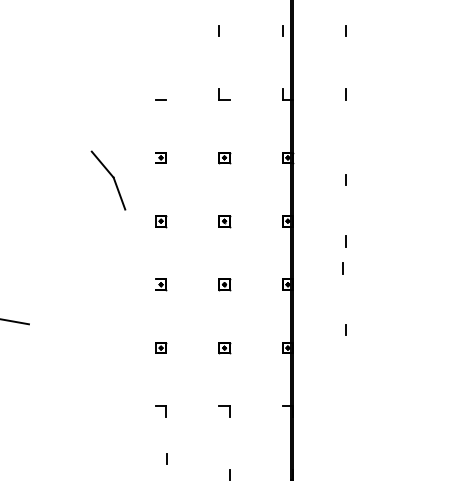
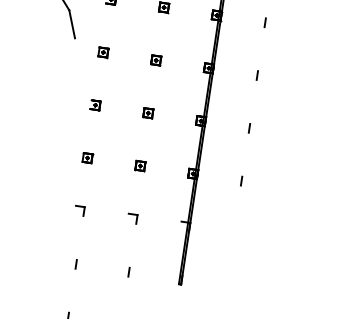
line: (345, 179) -> (264, 22), moved
line: (345, 241) -> (256, 75), moved
line: (342, 268) -> (249, 128), moved
line: (345, 329) -> (241, 180), moved
line: (166, 458) -> (75, 263), moved

